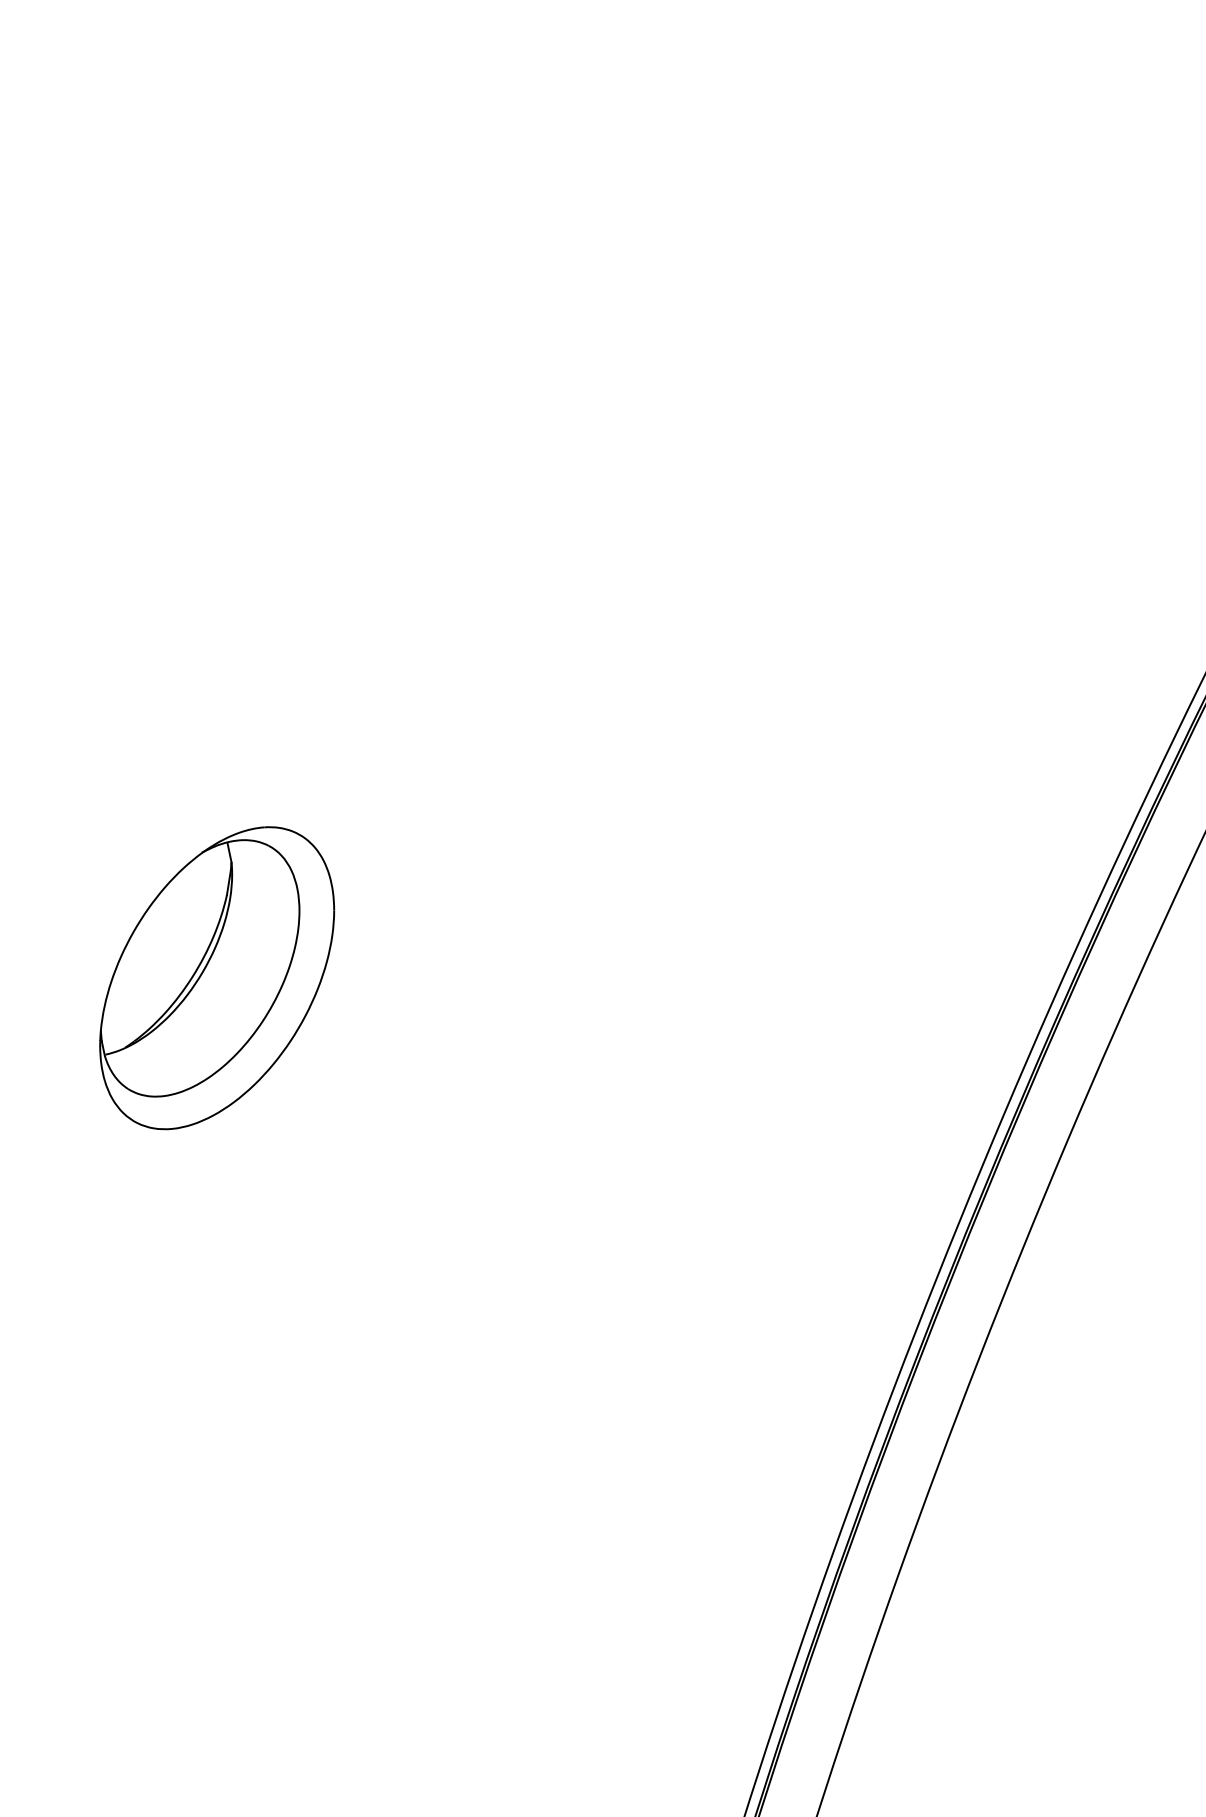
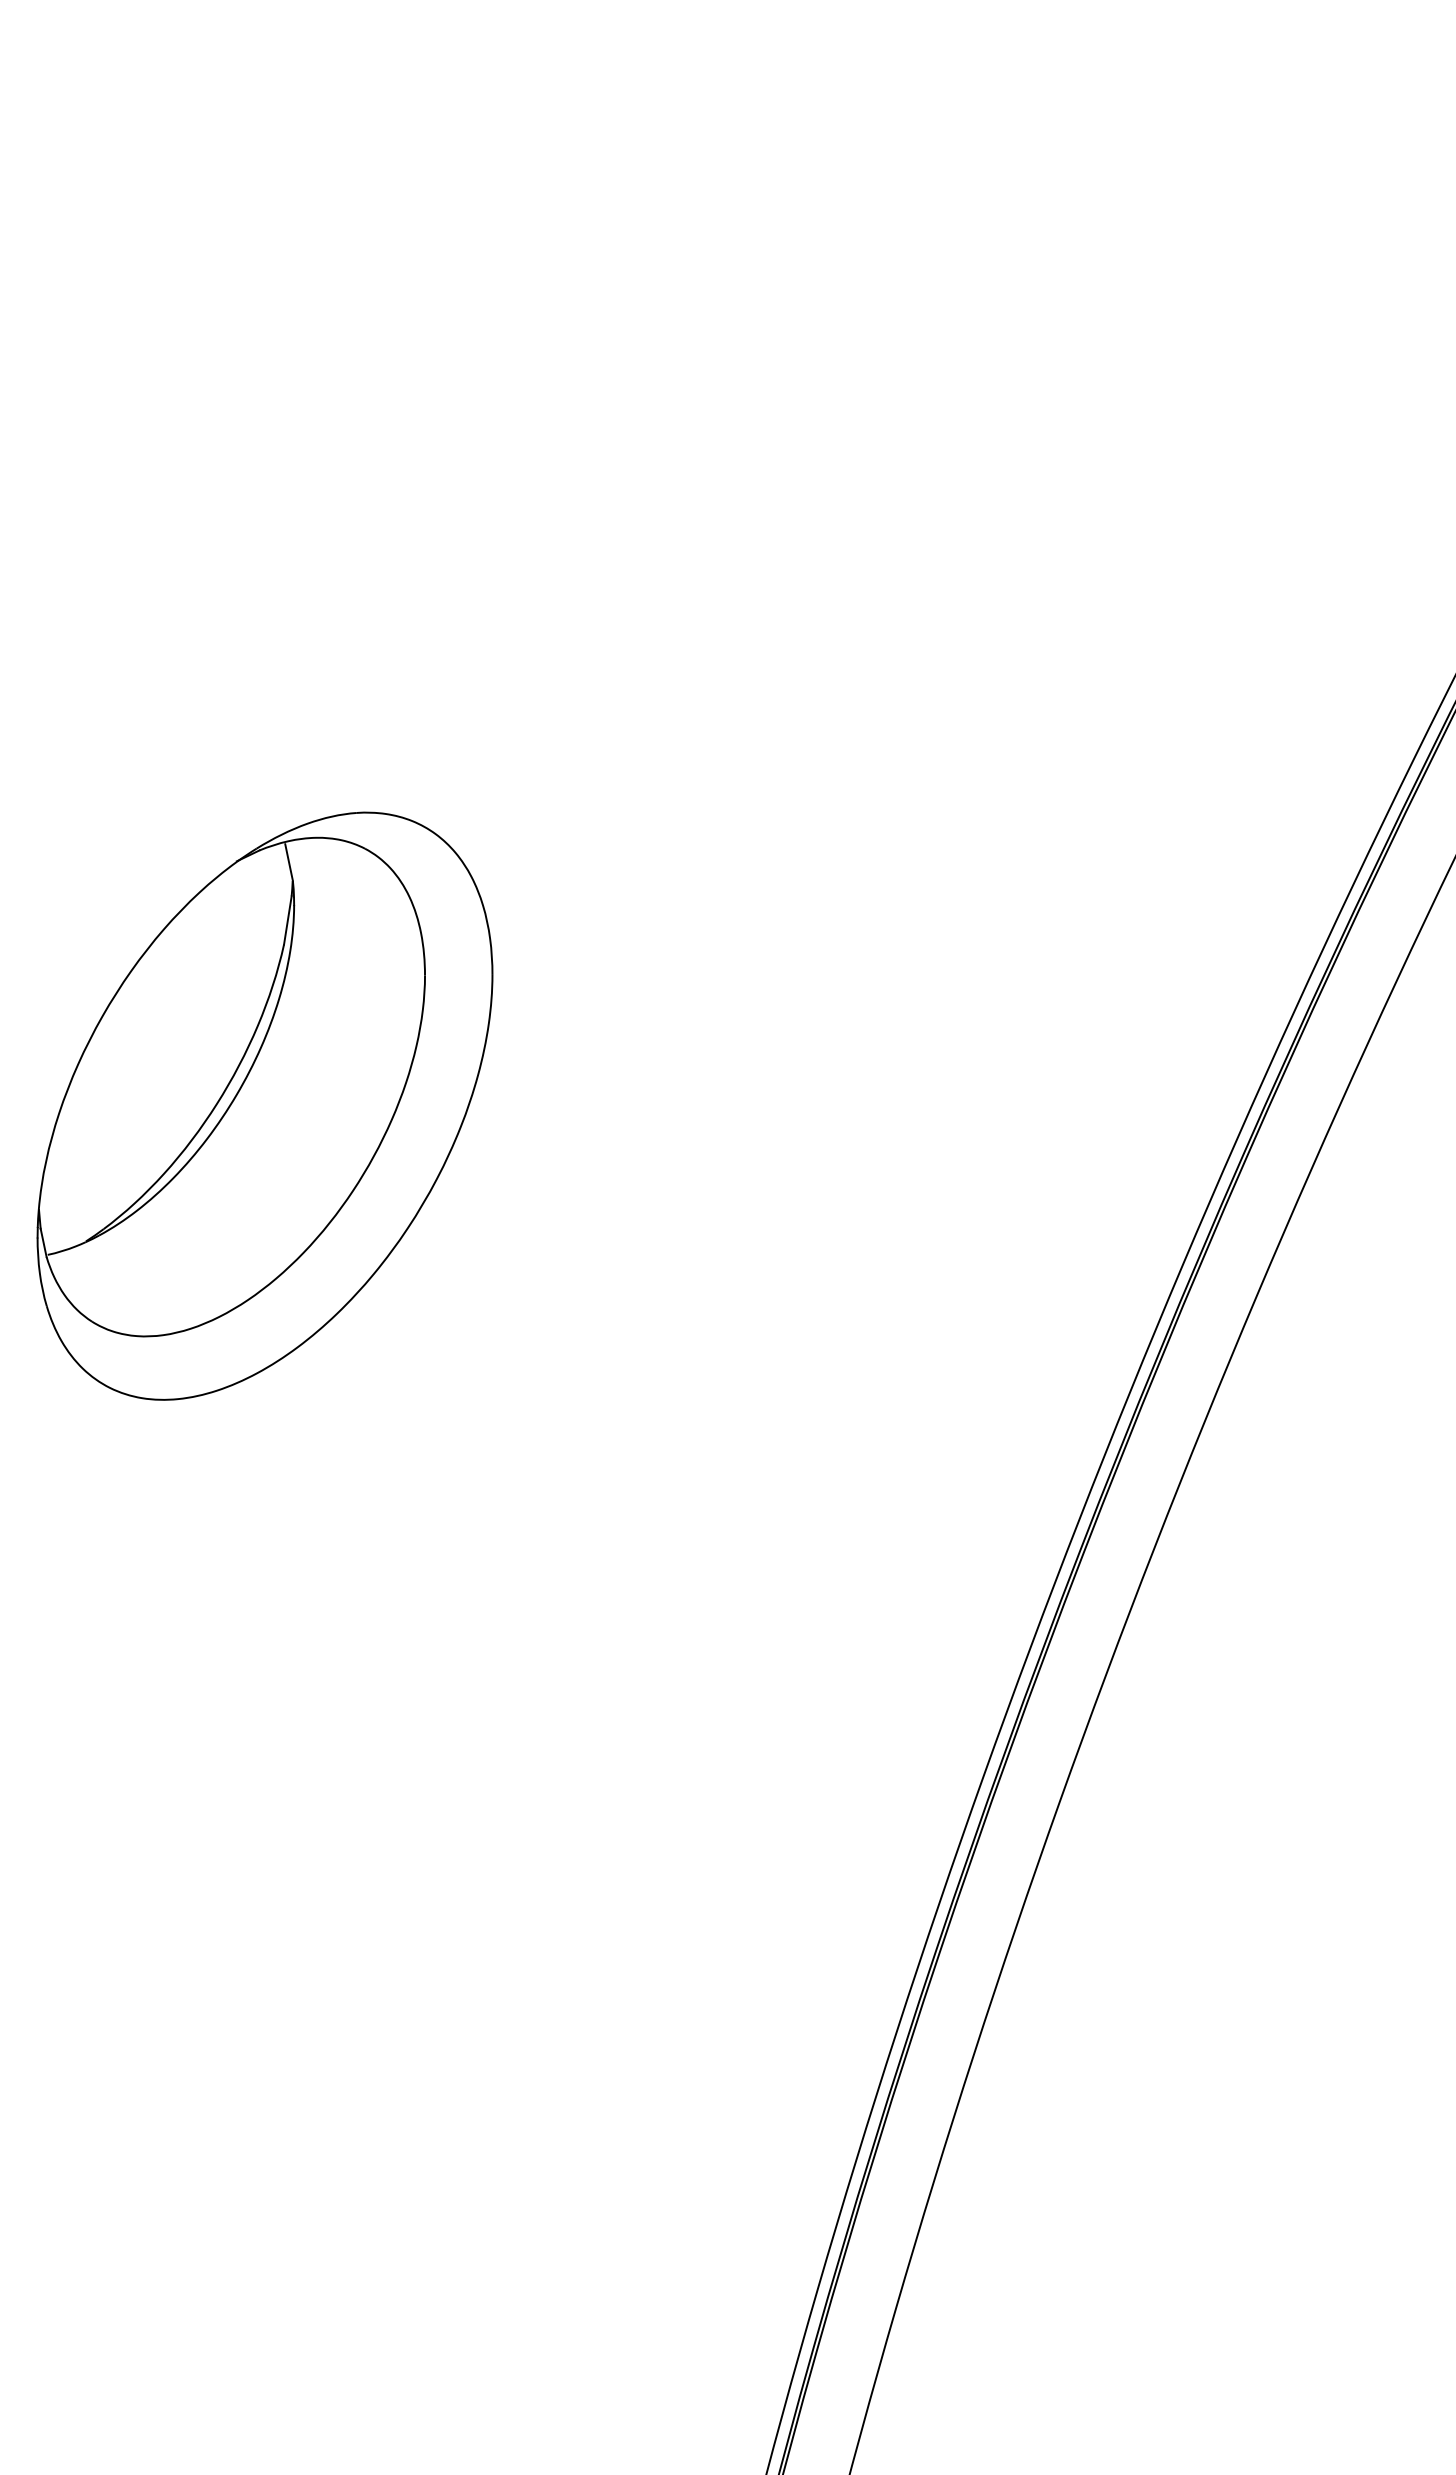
part: (216, 977) -> (264, 1105), size x1.67

